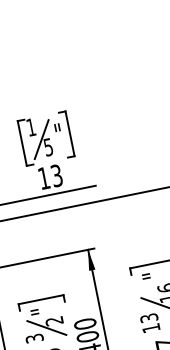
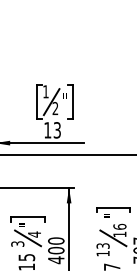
text: (48, 147) -> (55, 108), 5 -> 2
text: (53, 321) -> (33, 234), 2 -> 4

